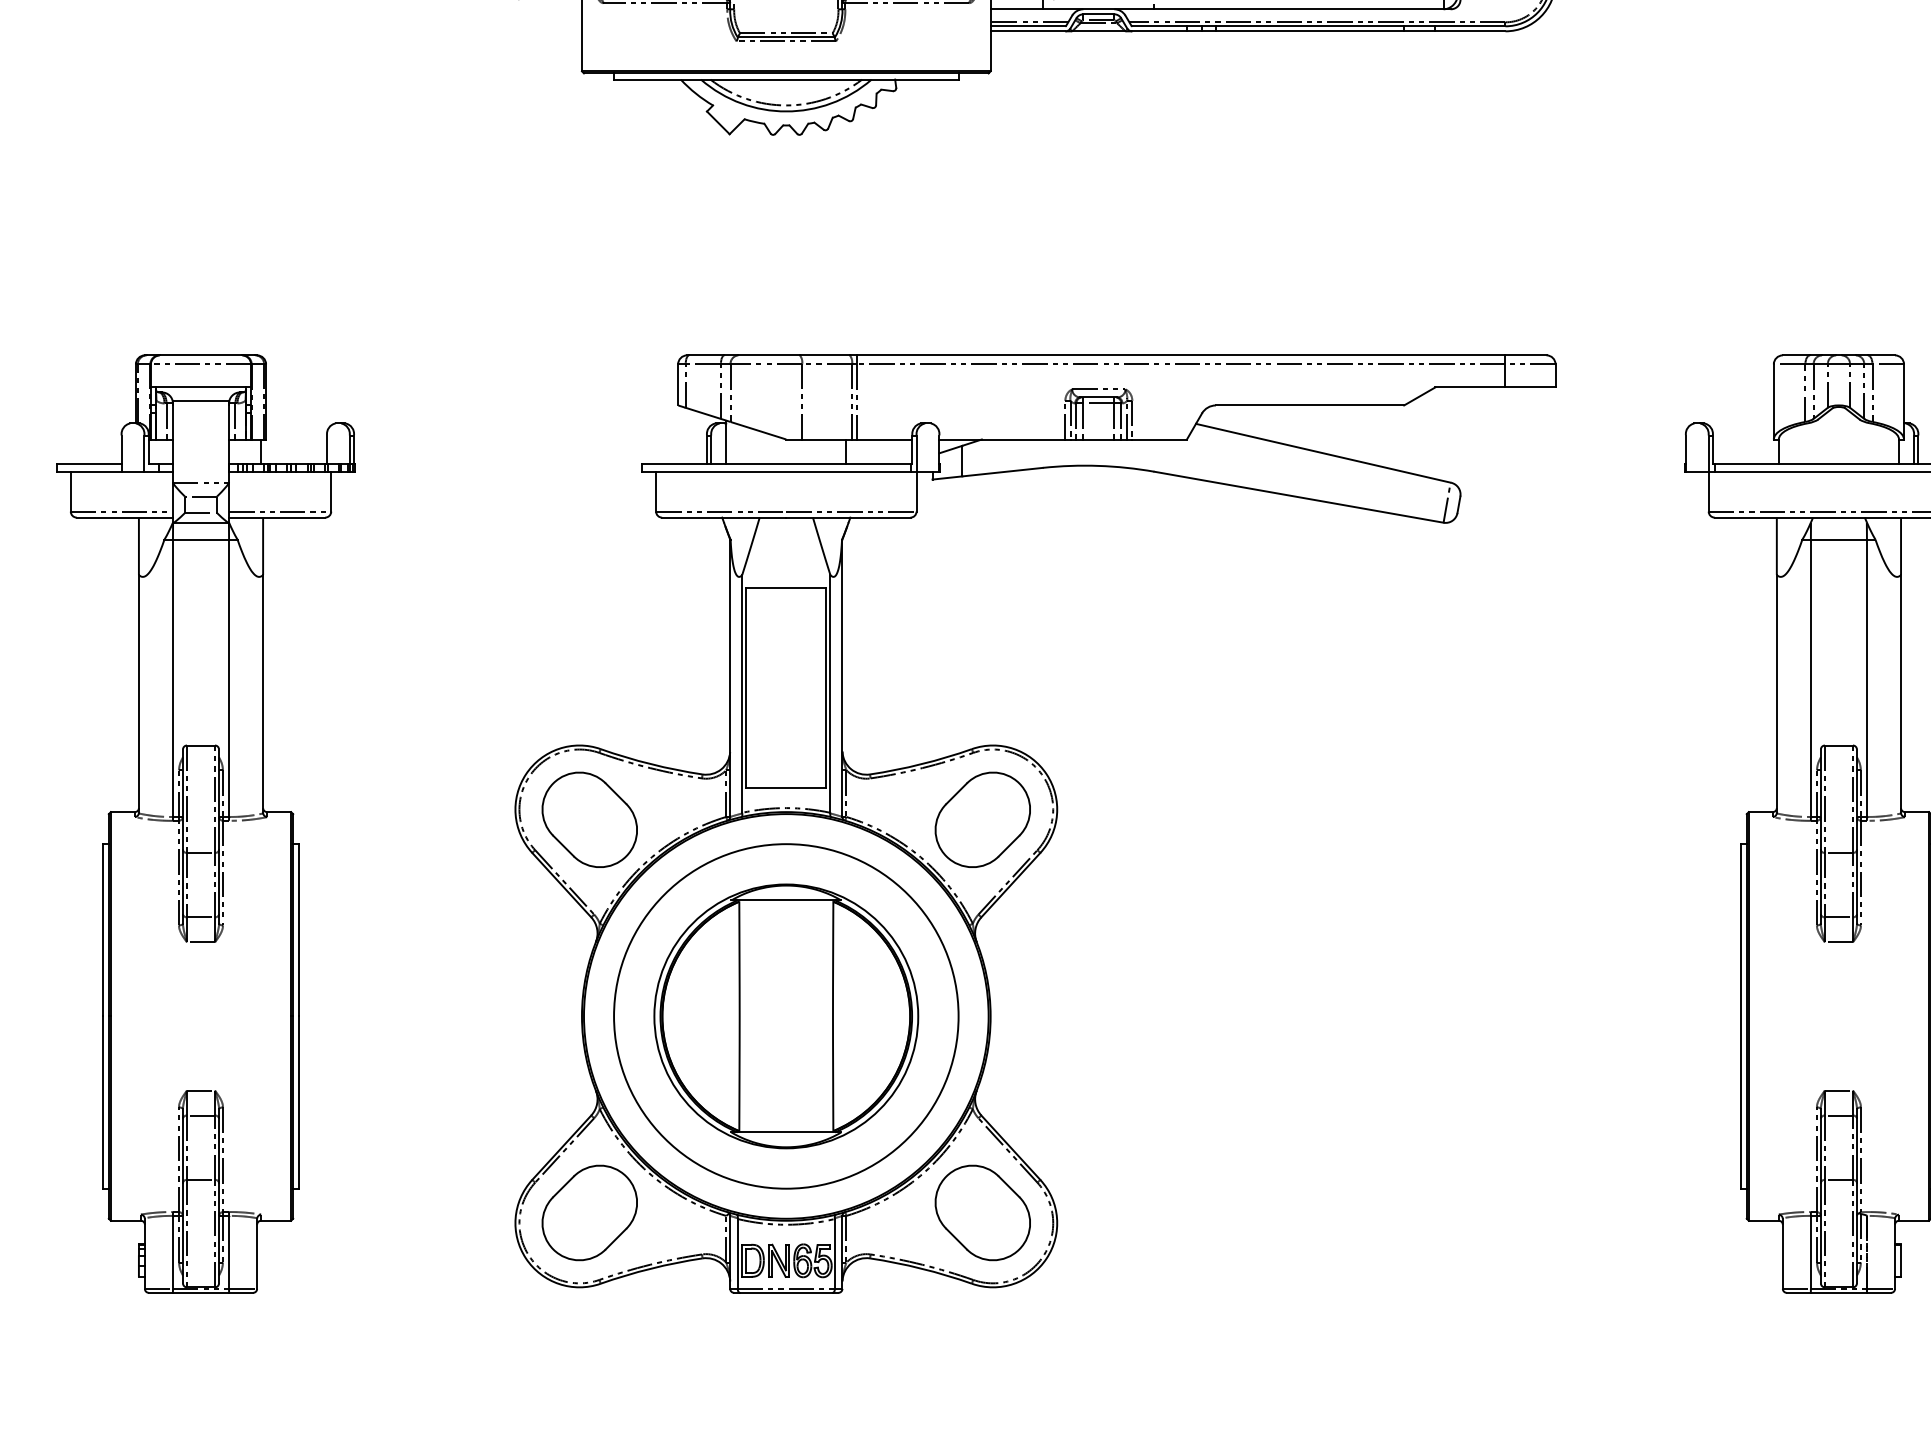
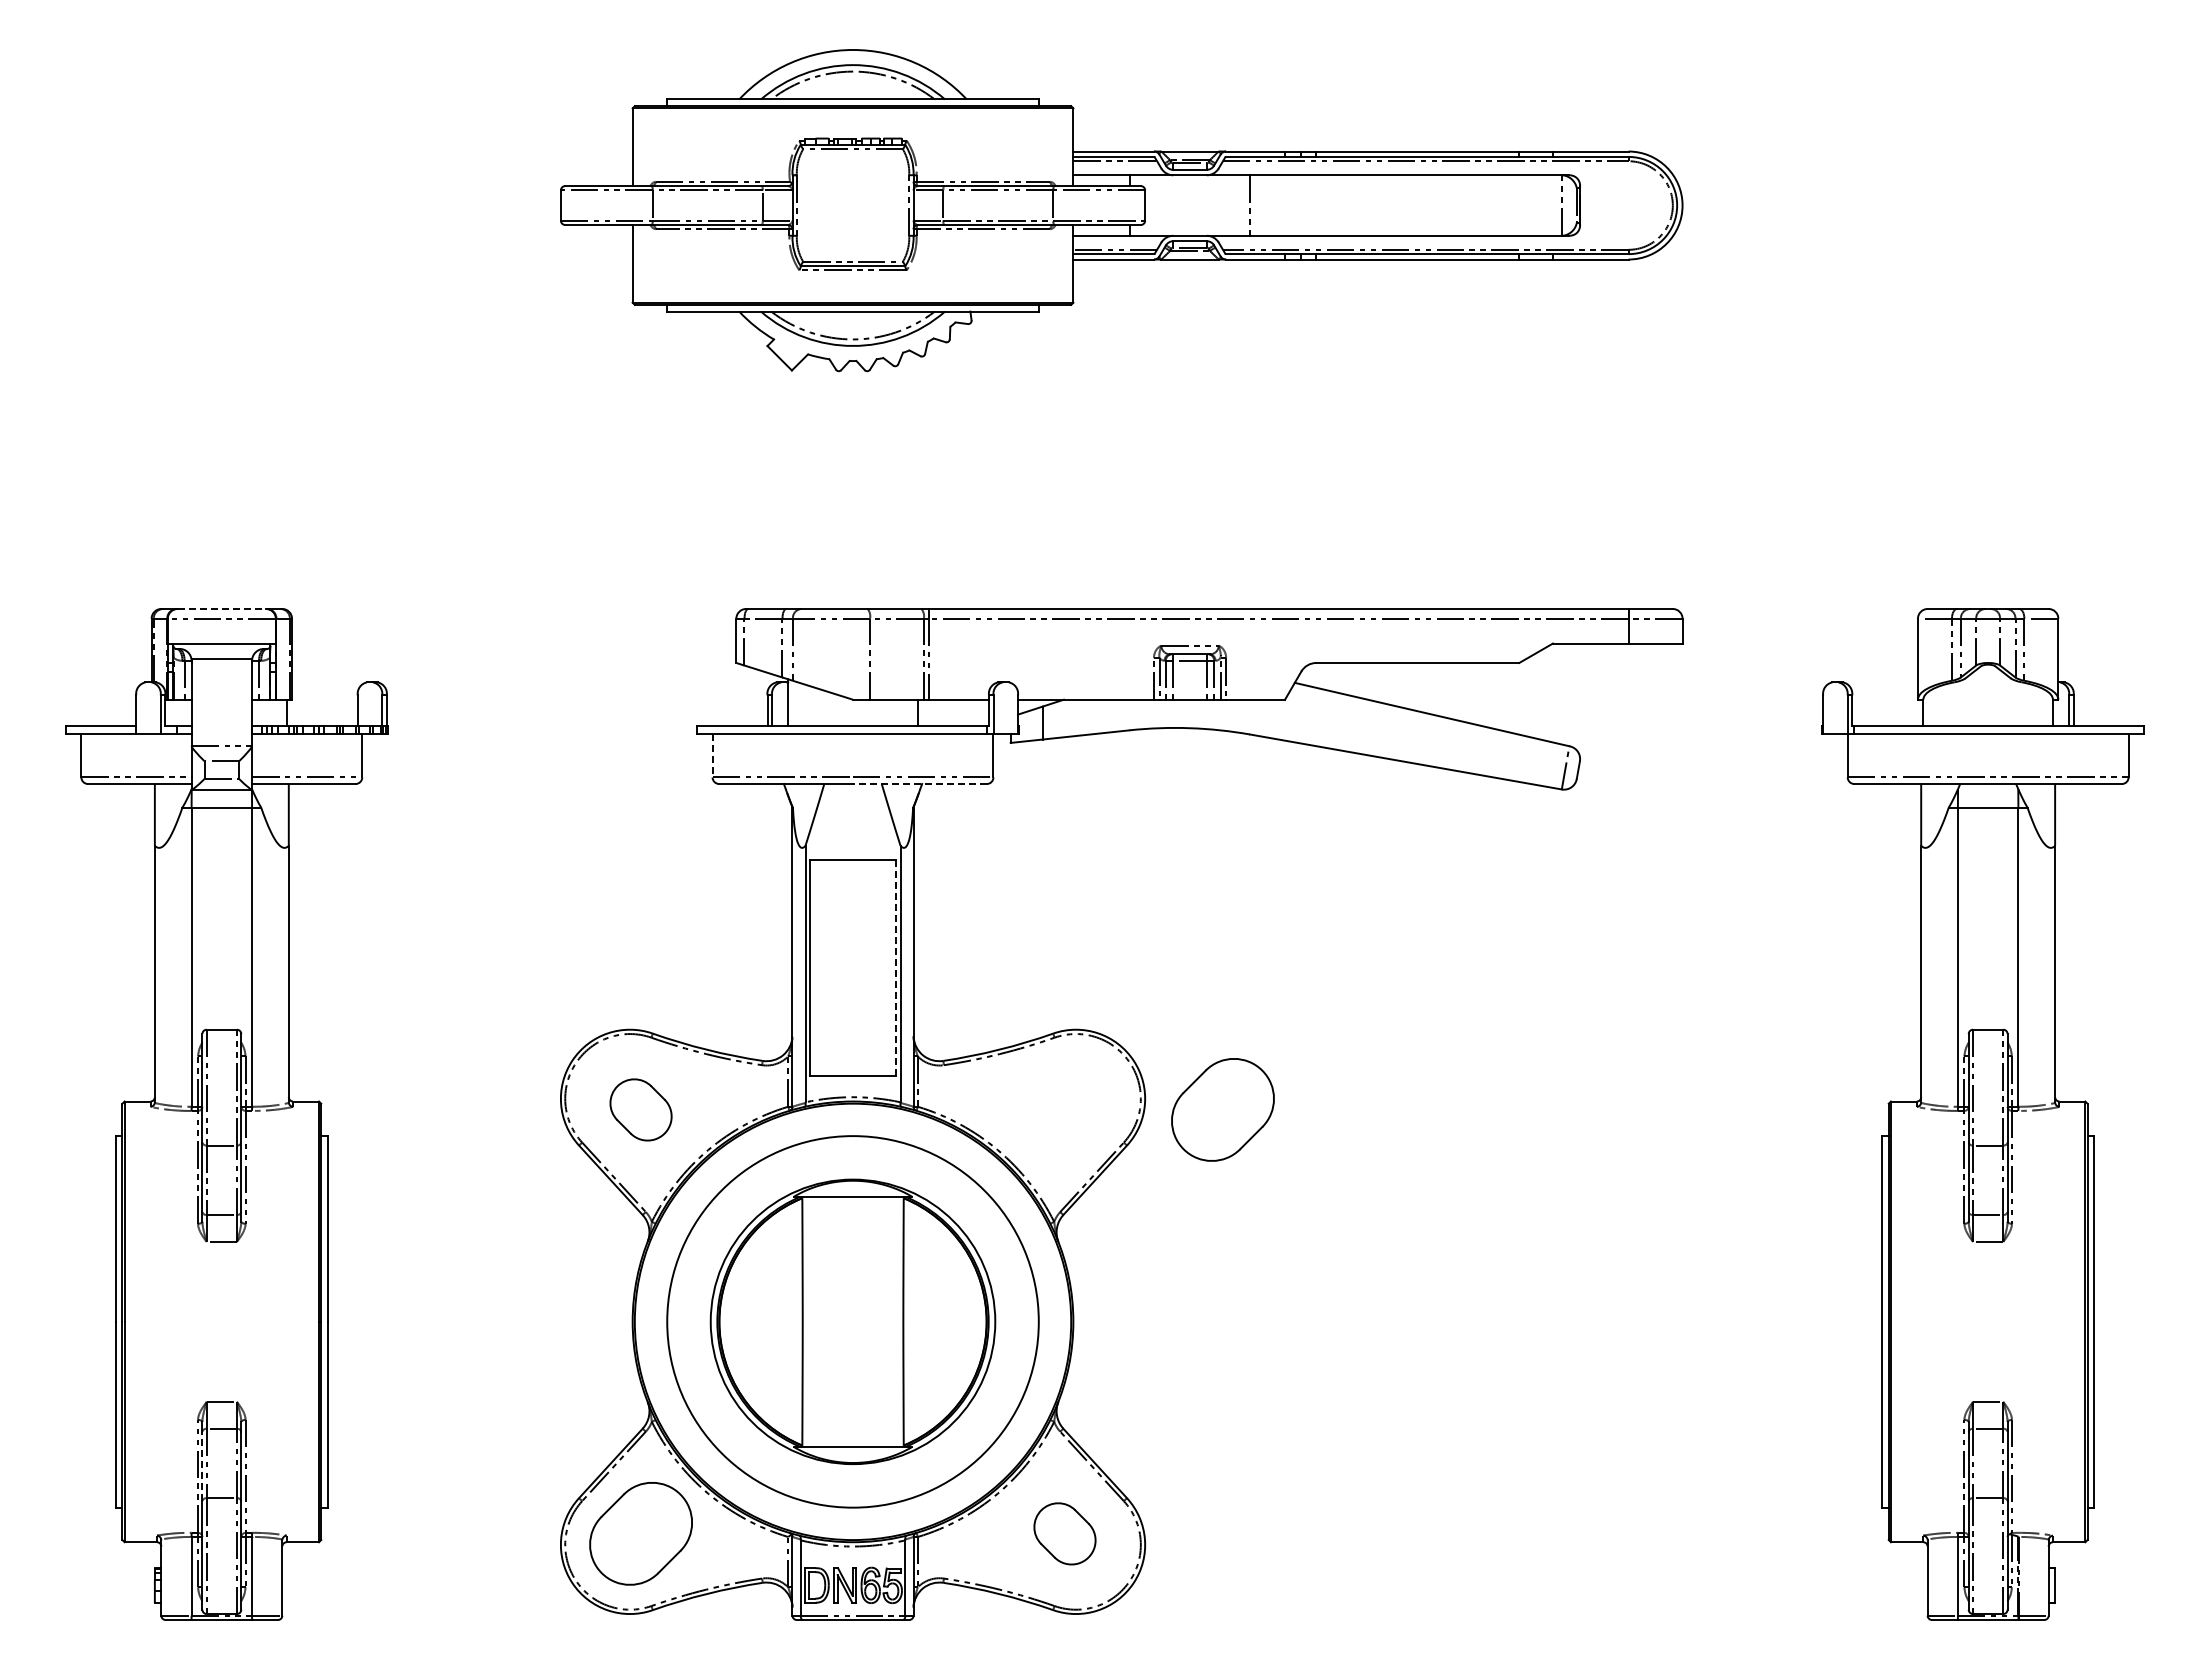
line: (201, 354) -> (222, 608), solid -> dashed
line: (656, 491) -> (712, 755), solid -> dashed
line: (847, 517) -> (919, 783), solid -> dashed
line: (826, 687) -> (896, 967), solid -> dashed
part: (589, 819) -> (640, 1109), size x0.6
part: (982, 819) -> (1222, 1109), moved
line: (183, 1150) -> (202, 1466), solid -> dashed
part: (982, 1212) -> (1064, 1533), size x0.6

